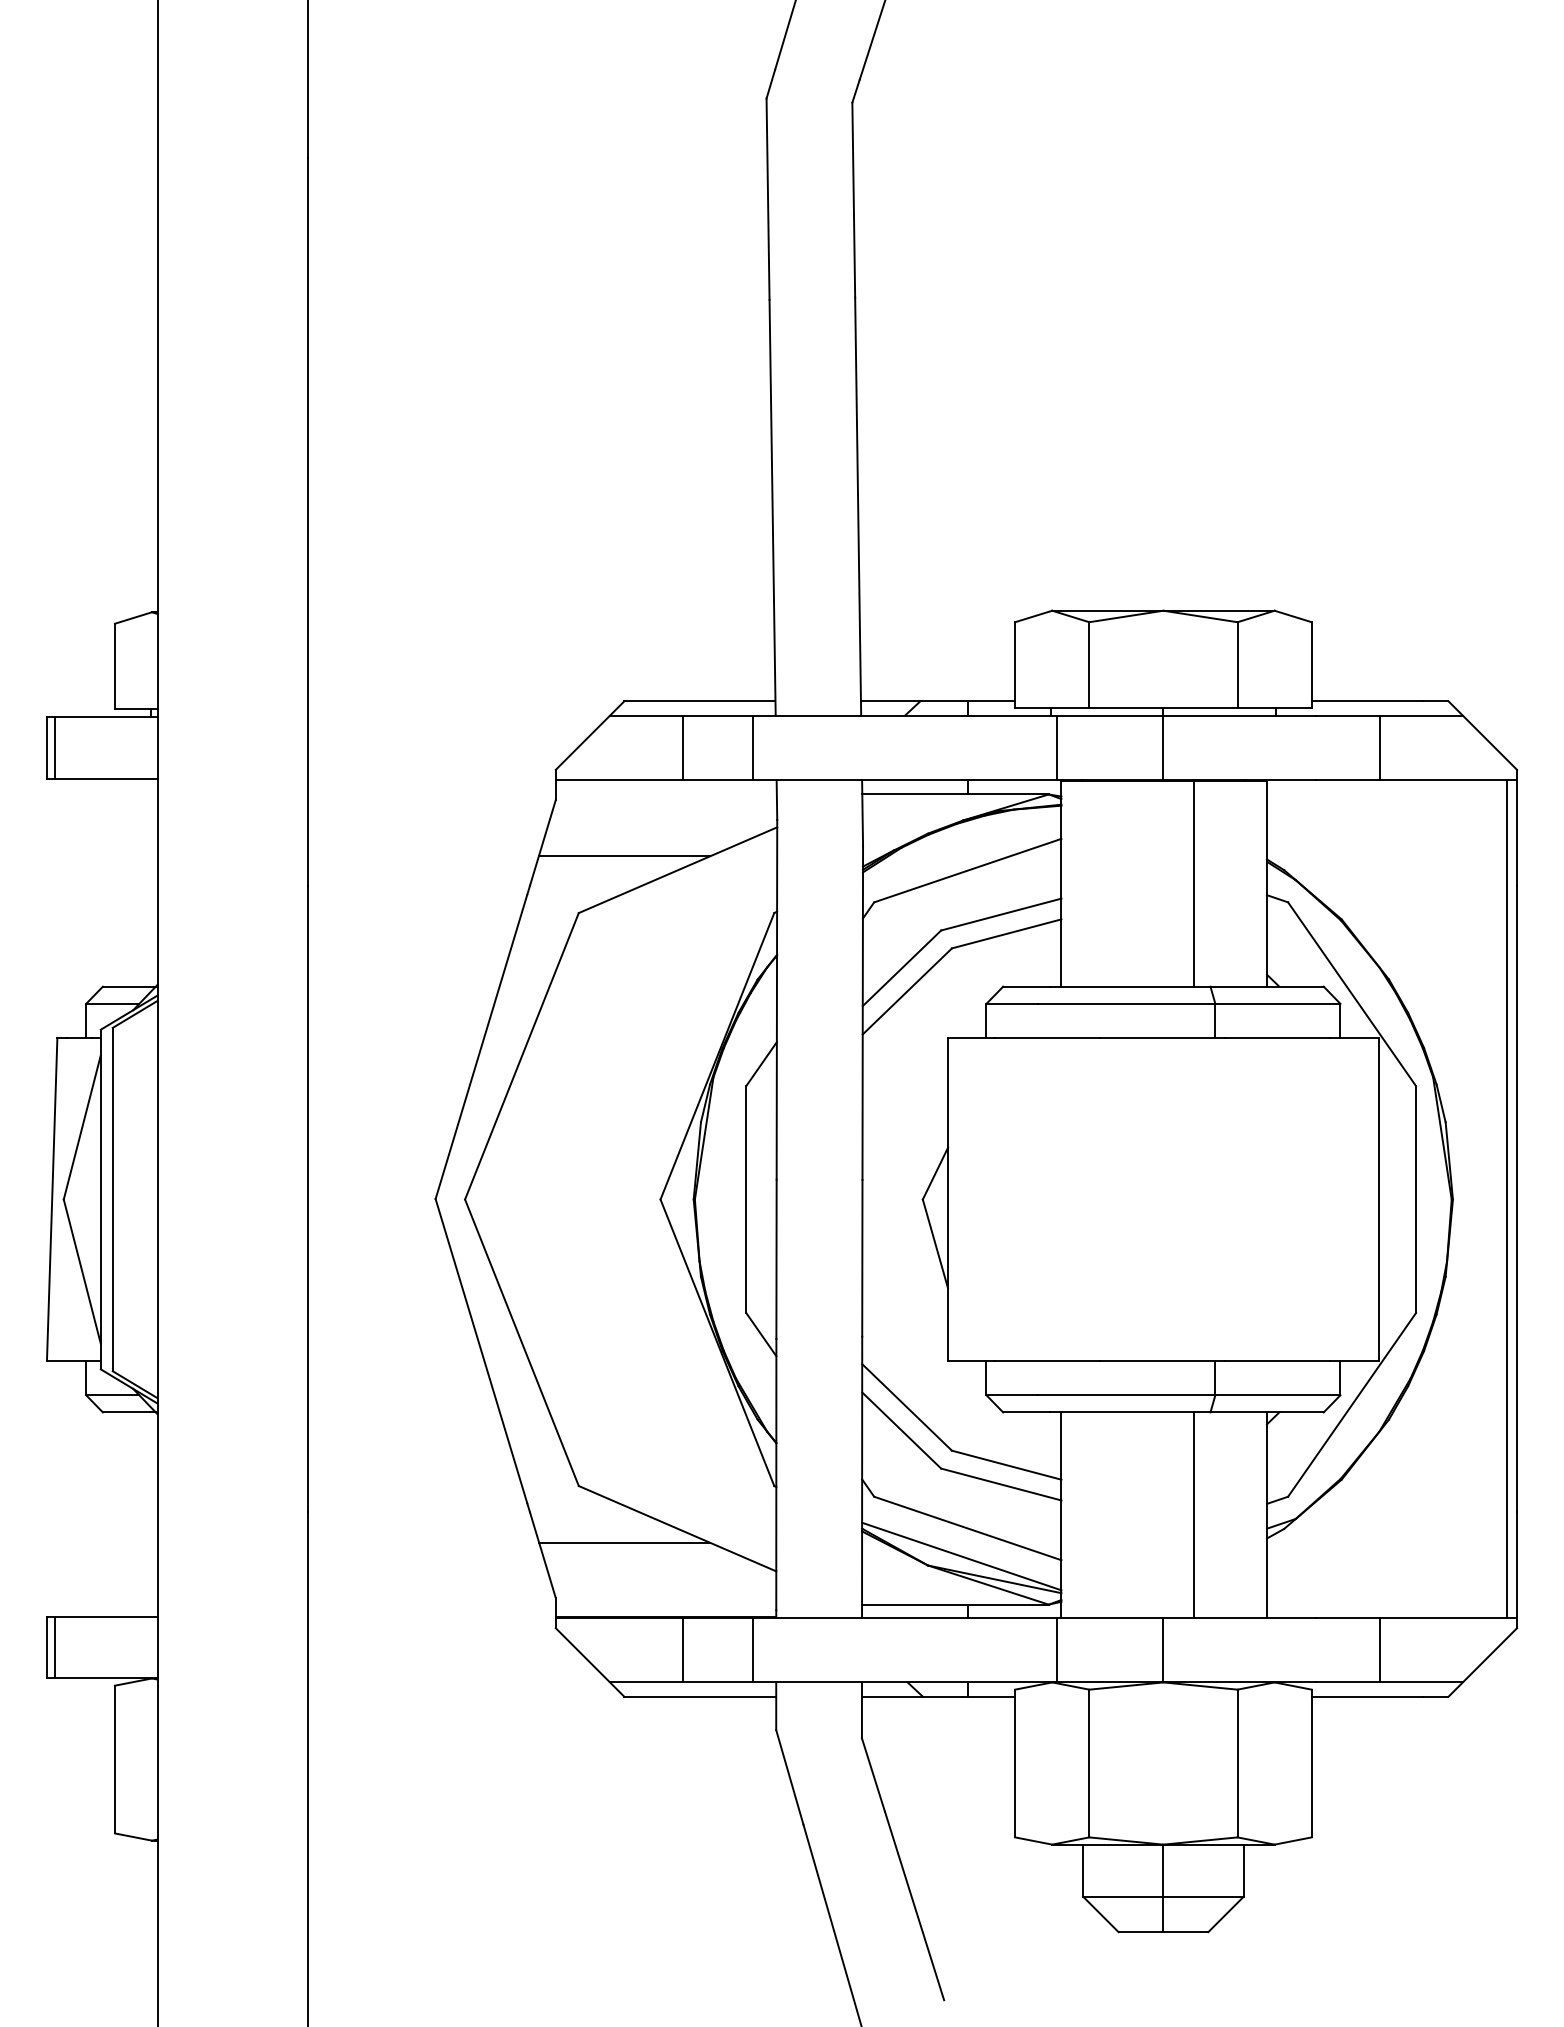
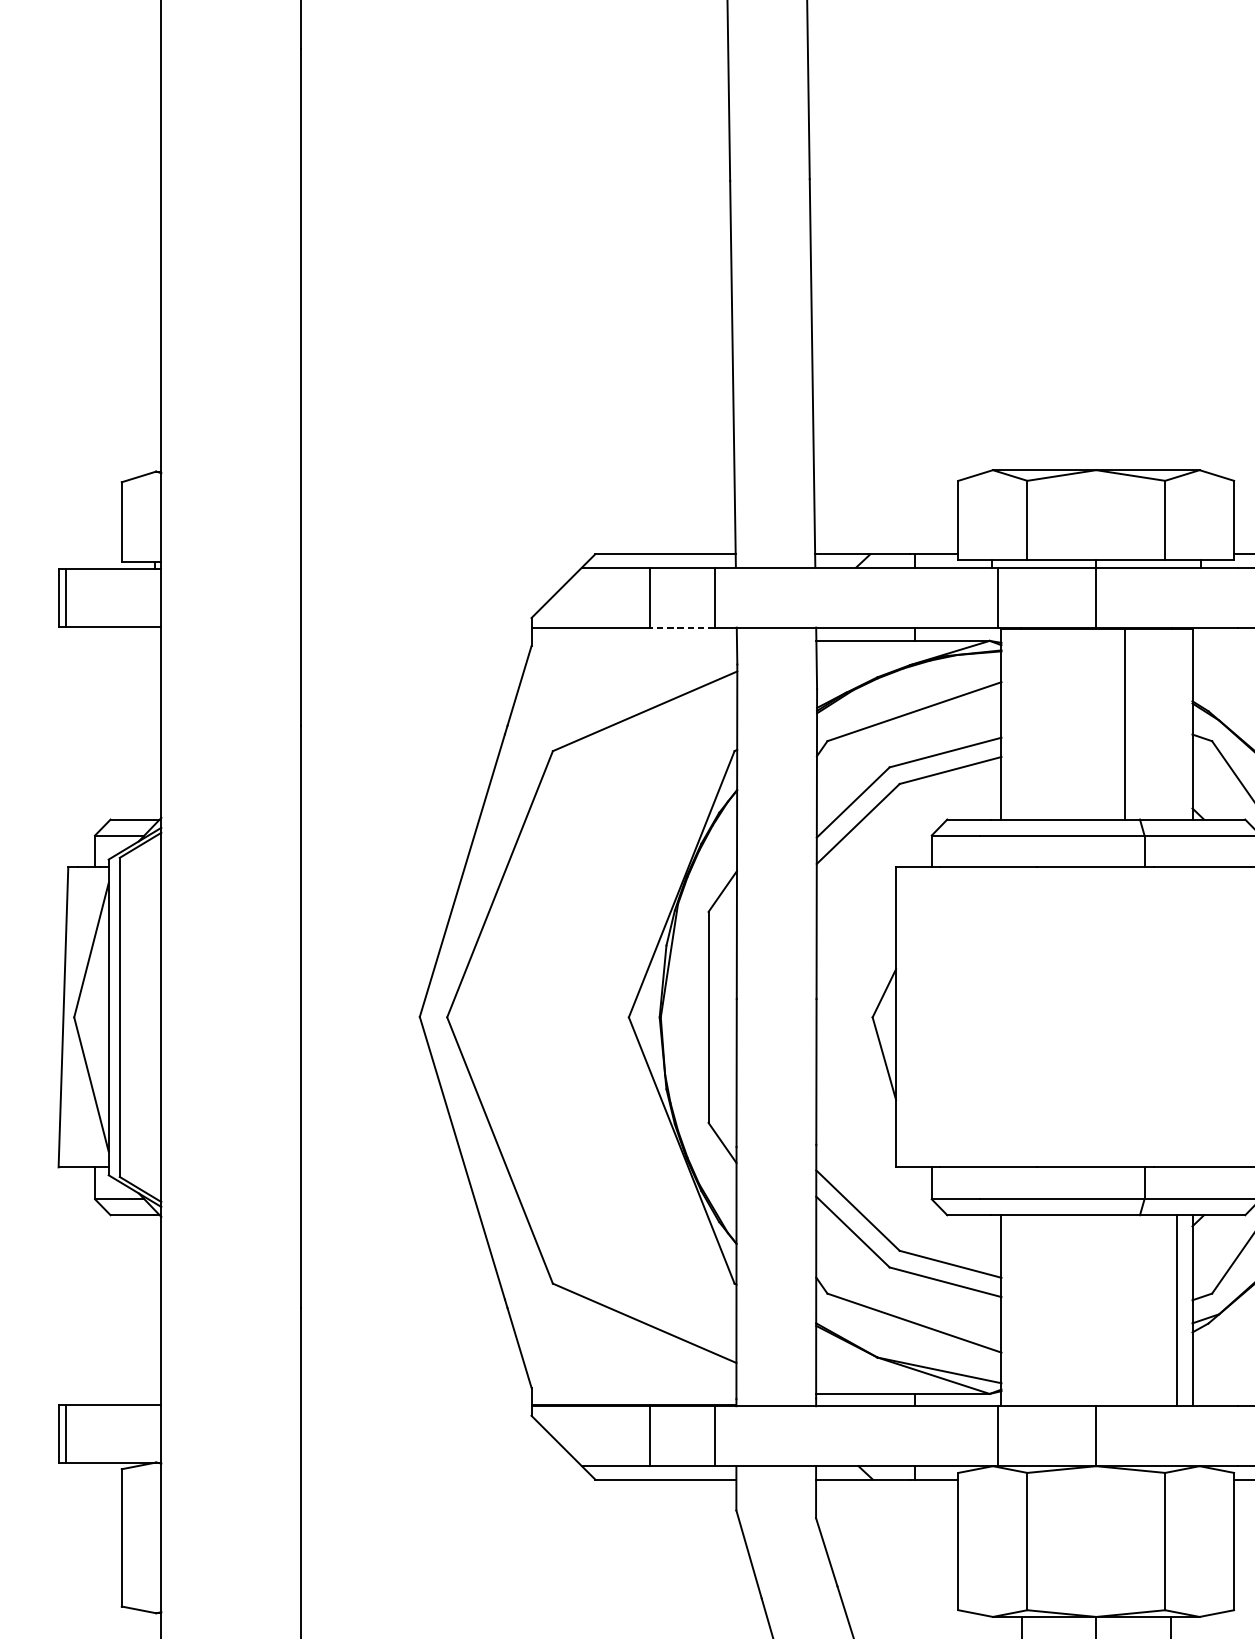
line: (717, 780) -> (681, 627), solid -> dashed
line: (624, 856) -> (595, 698), removed
line: (1193, 1514) -> (1177, 1310), moved
line: (624, 1542) -> (595, 1336), removed
line: (961, 1556) -> (908, 1349), removed

